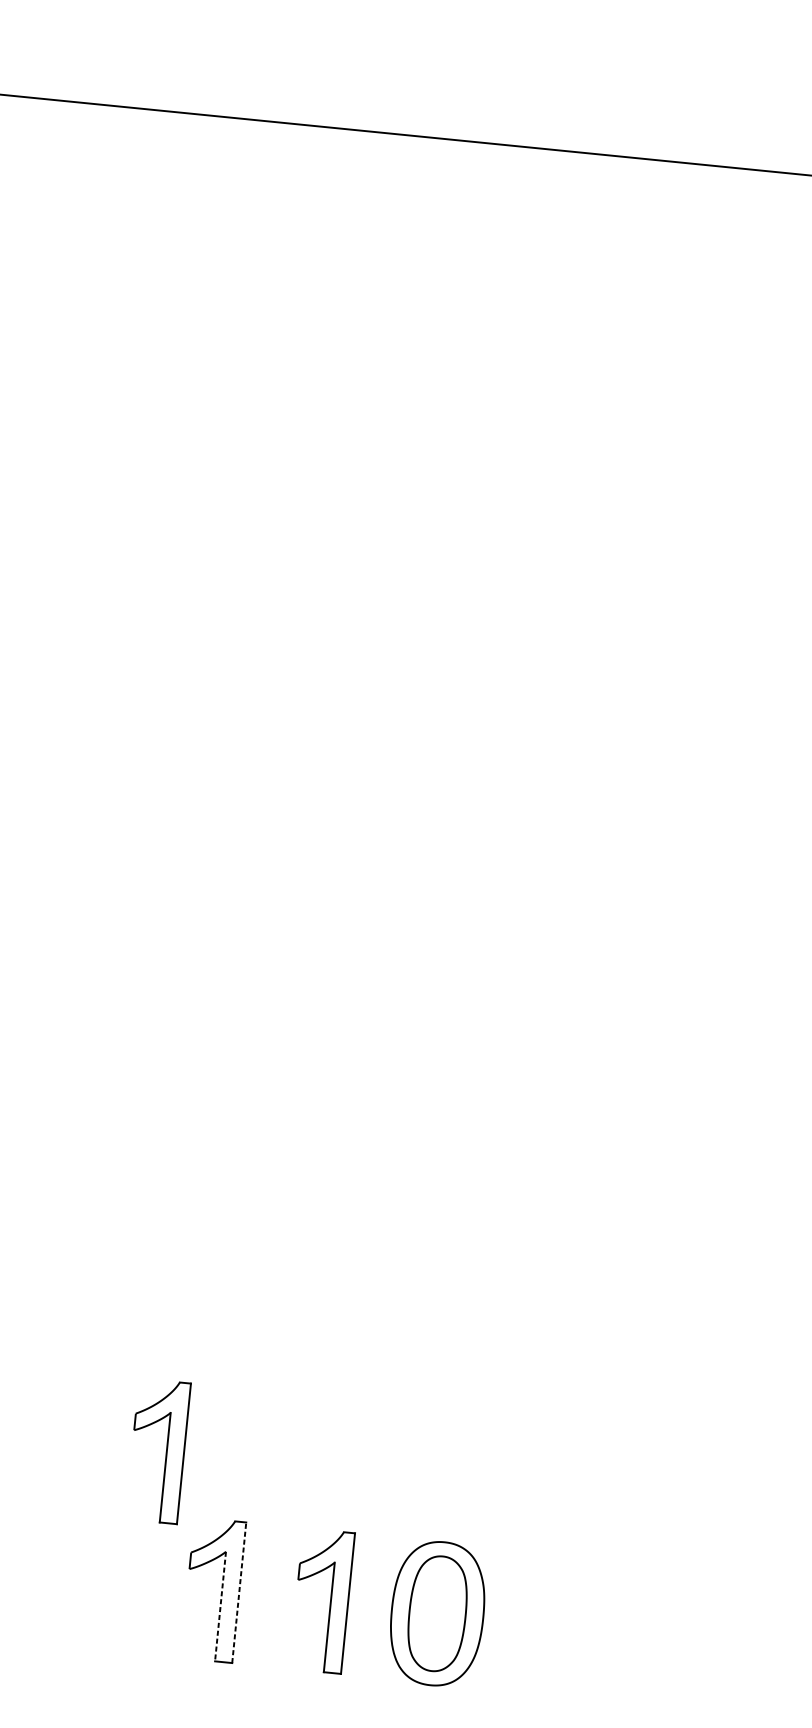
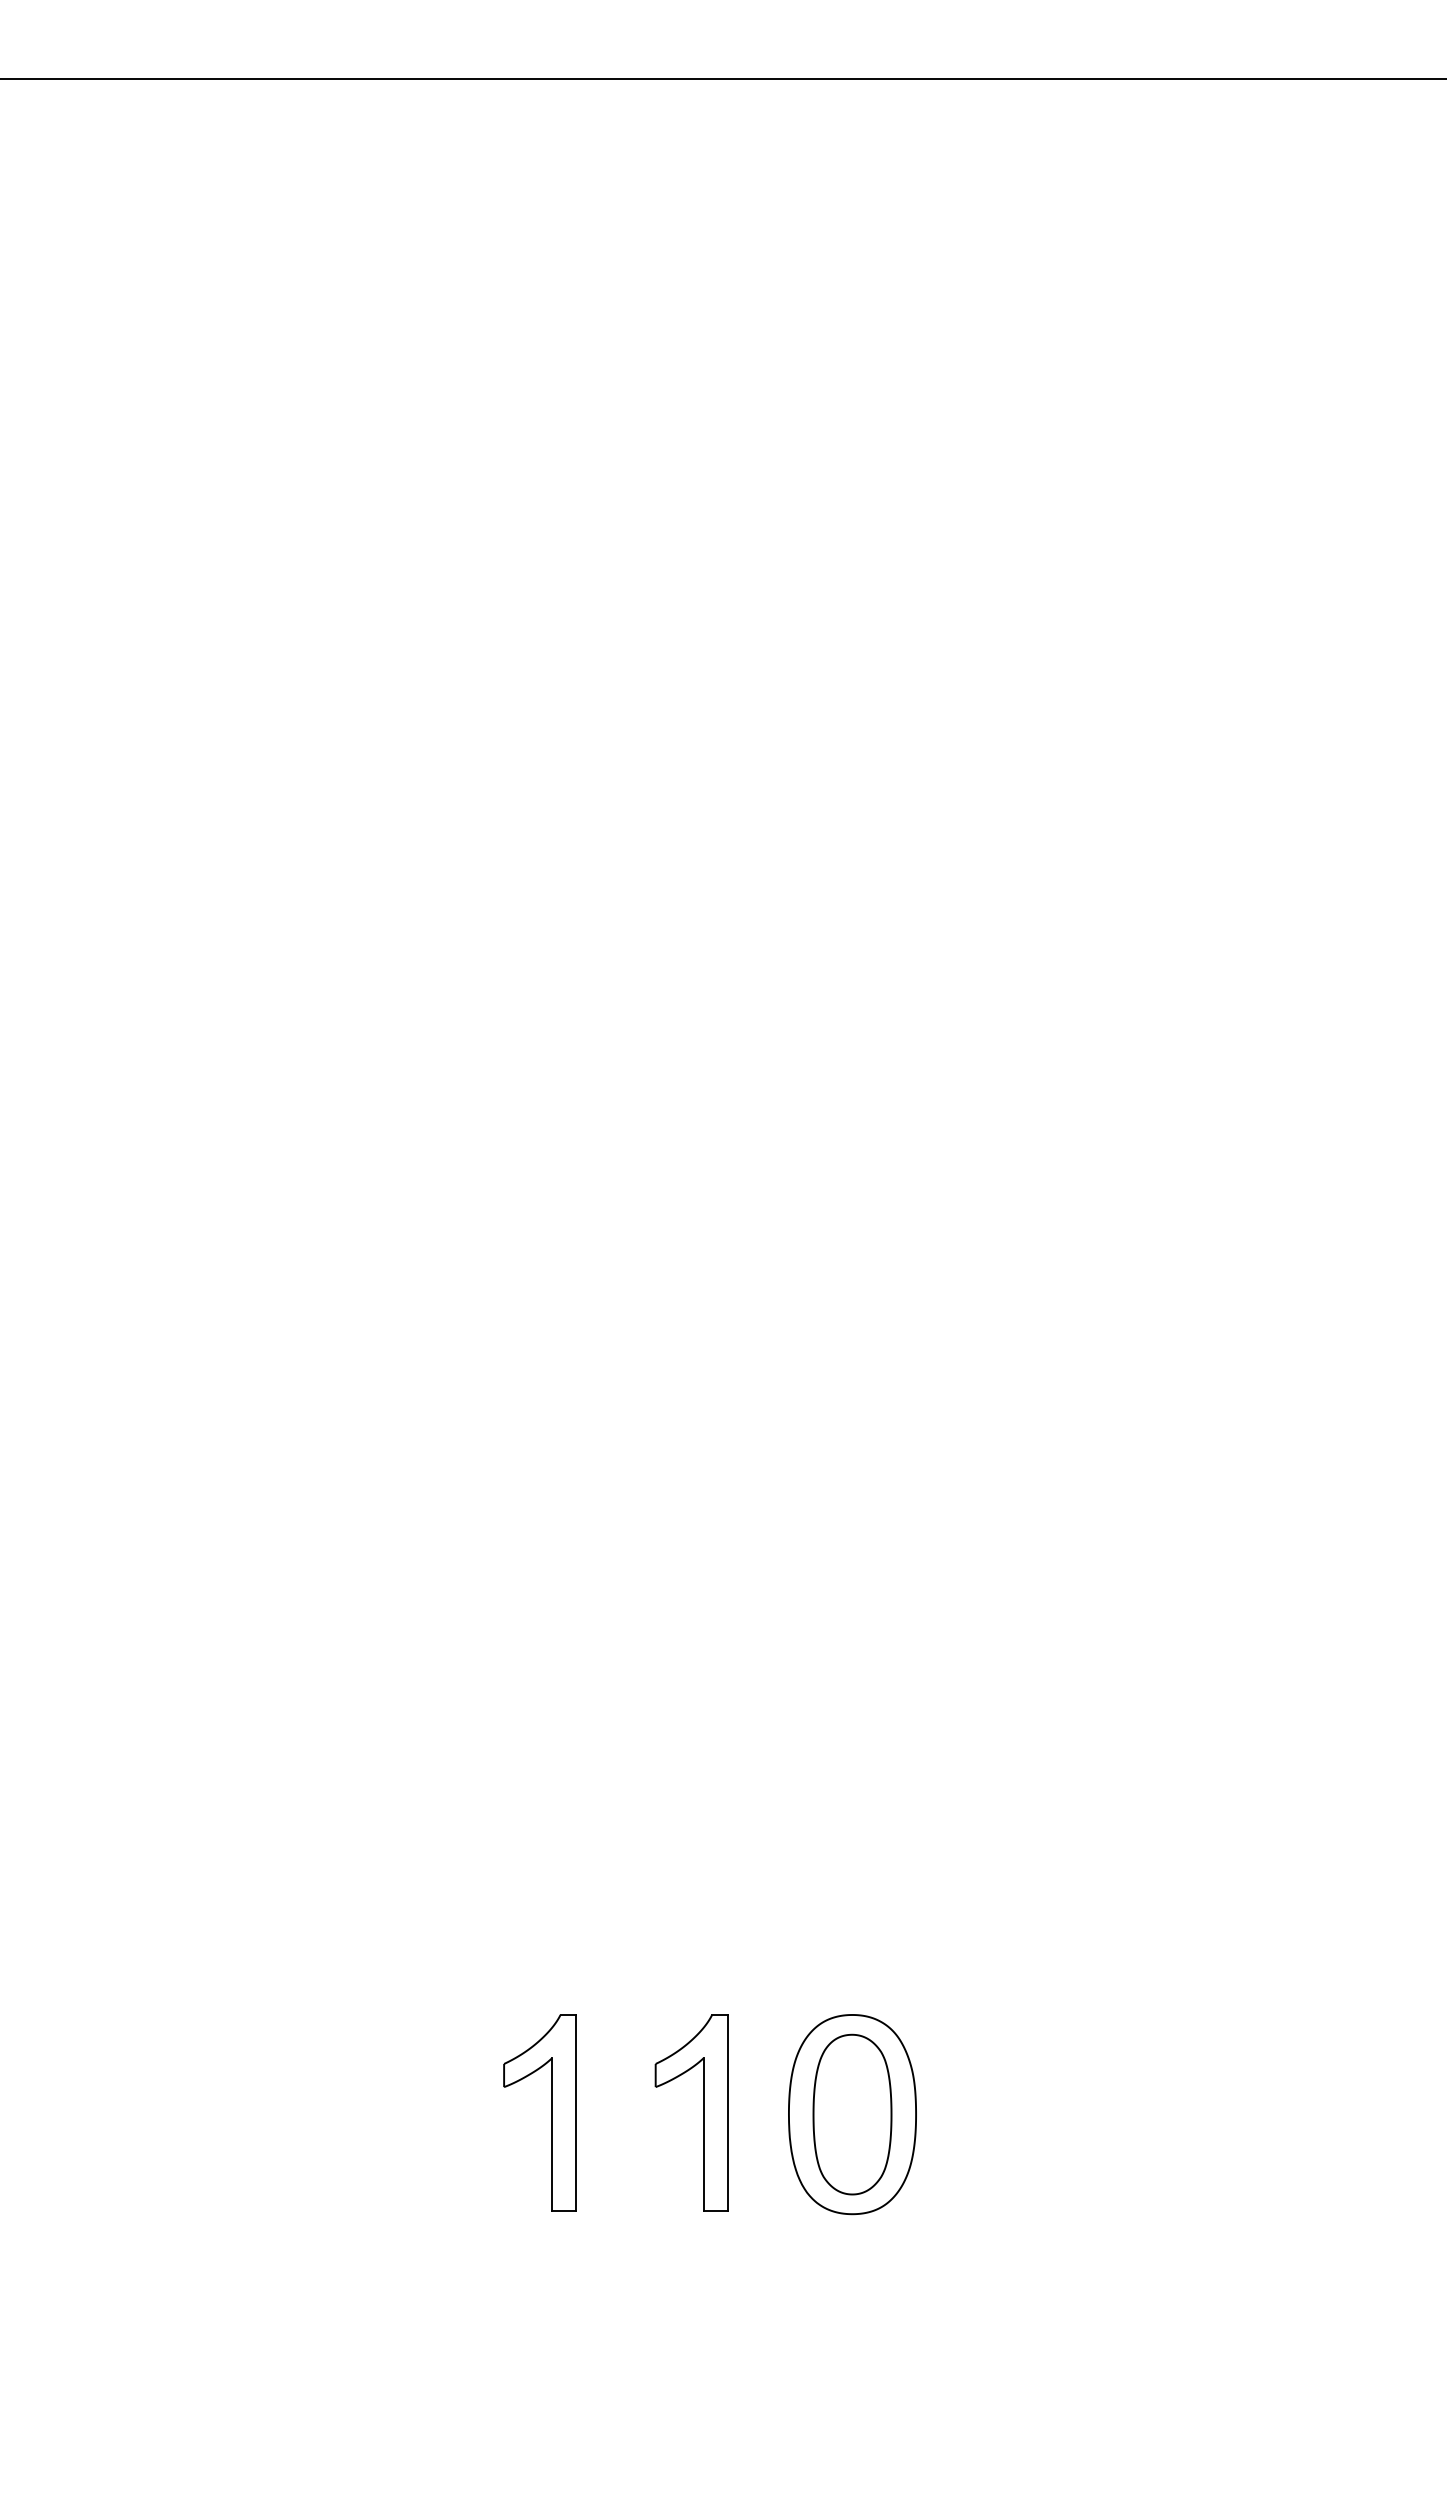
part: (166, 1451) -> (456, 1928), removed
line: (238, 1592) -> (575, 2112), dashed -> solid
line: (220, 1607) -> (552, 2135), dashed -> solid

